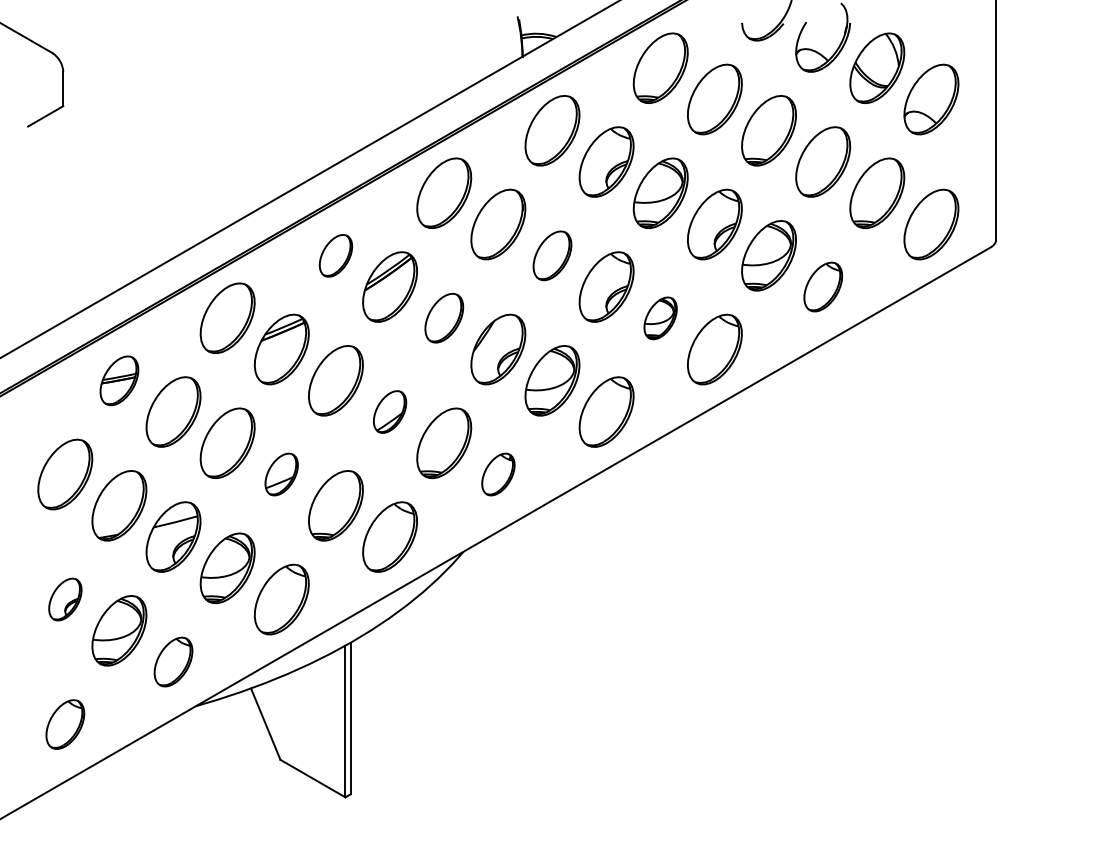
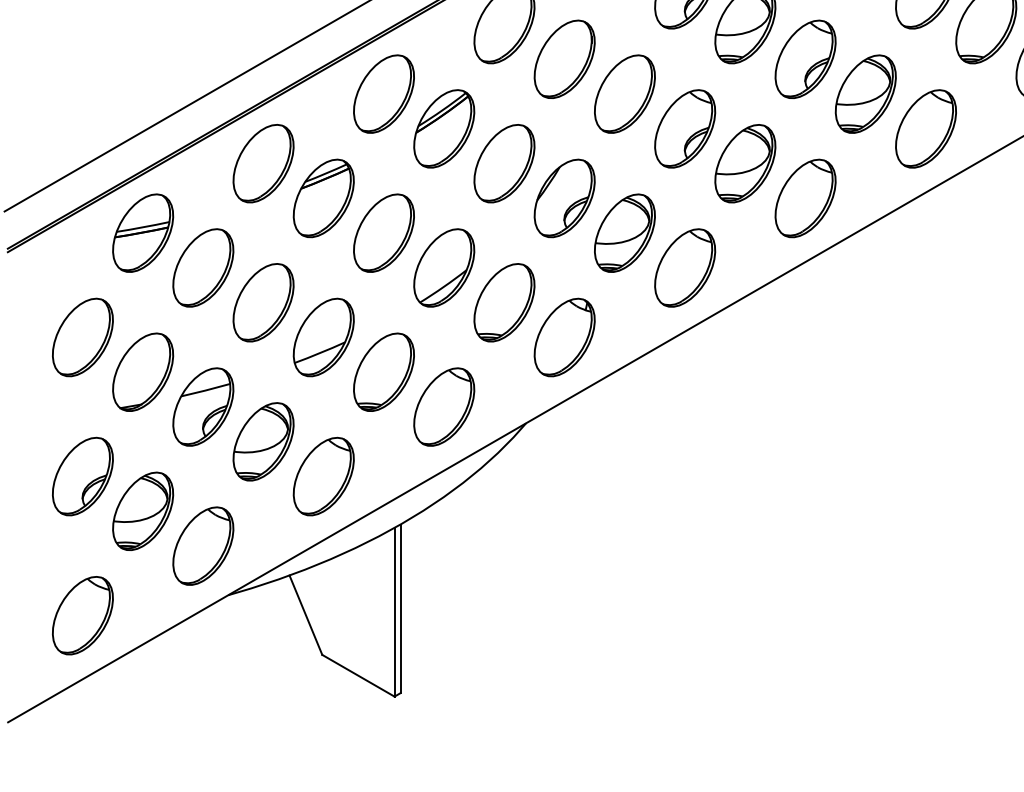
part: (335, 255) -> (383, 93), size x1.67
part: (552, 255) -> (624, 93), size x1.43
part: (823, 286) -> (926, 128), size x1.43
part: (444, 317) -> (504, 162), size x1.43
part: (660, 318) -> (745, 163), size x1.67
part: (119, 380) -> (143, 232), size x1.43
part: (389, 411) -> (443, 267), size x1.67
part: (281, 474) -> (323, 337), size x1.67
part: (498, 474) -> (564, 337), size x1.67
part: (65, 599) -> (83, 476), size x1.67
part: (173, 661) -> (203, 545), size x1.43
part: (65, 724) -> (83, 615), size x1.43

